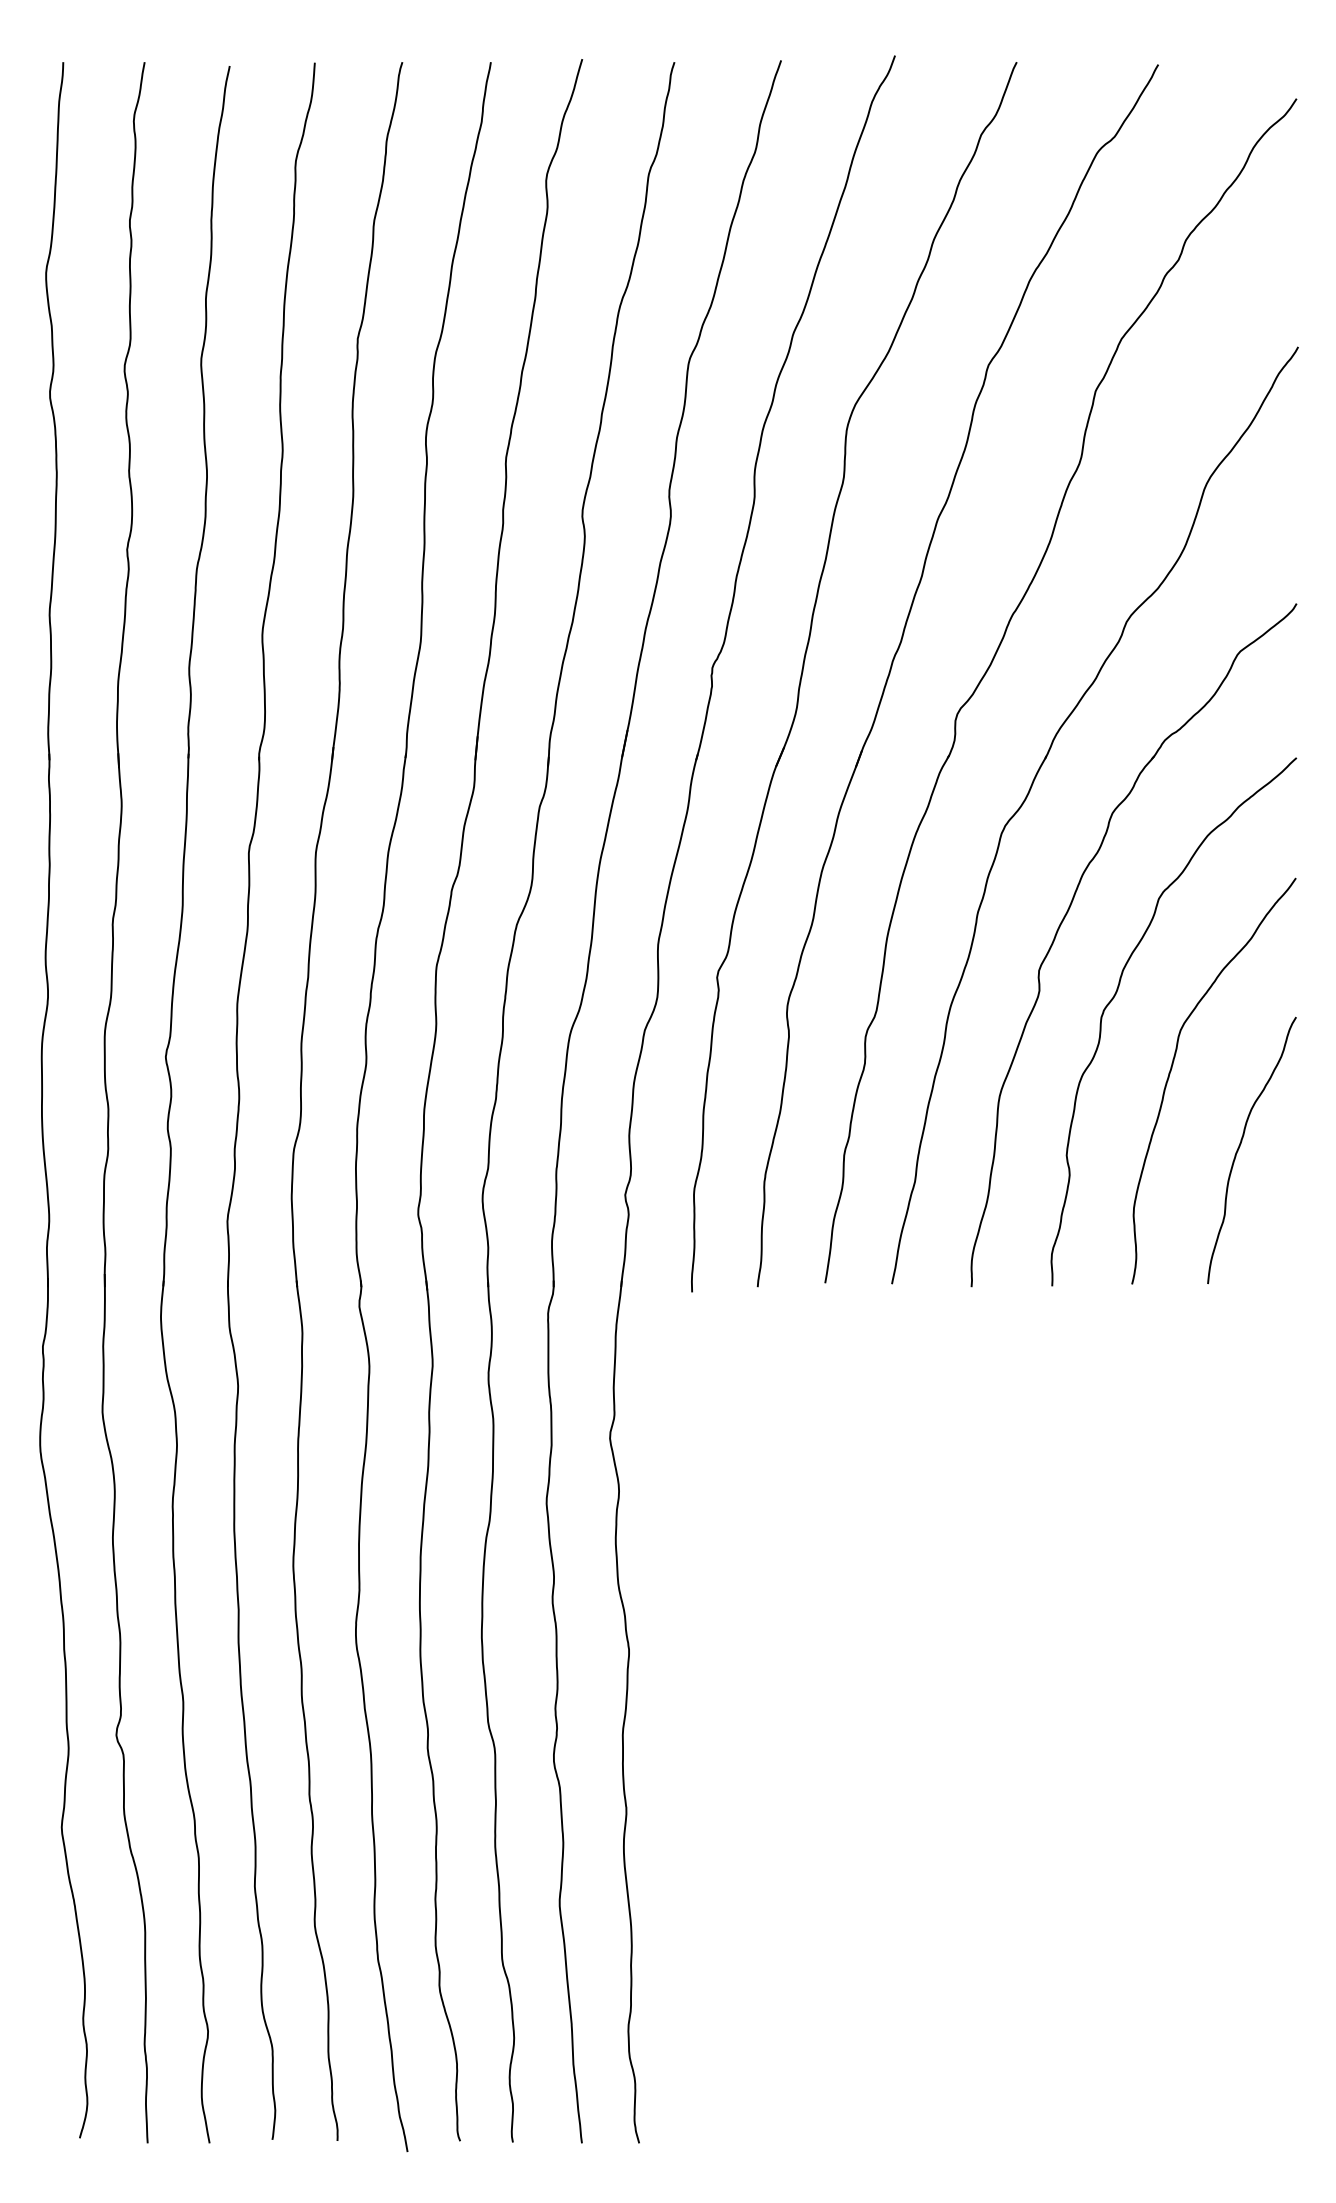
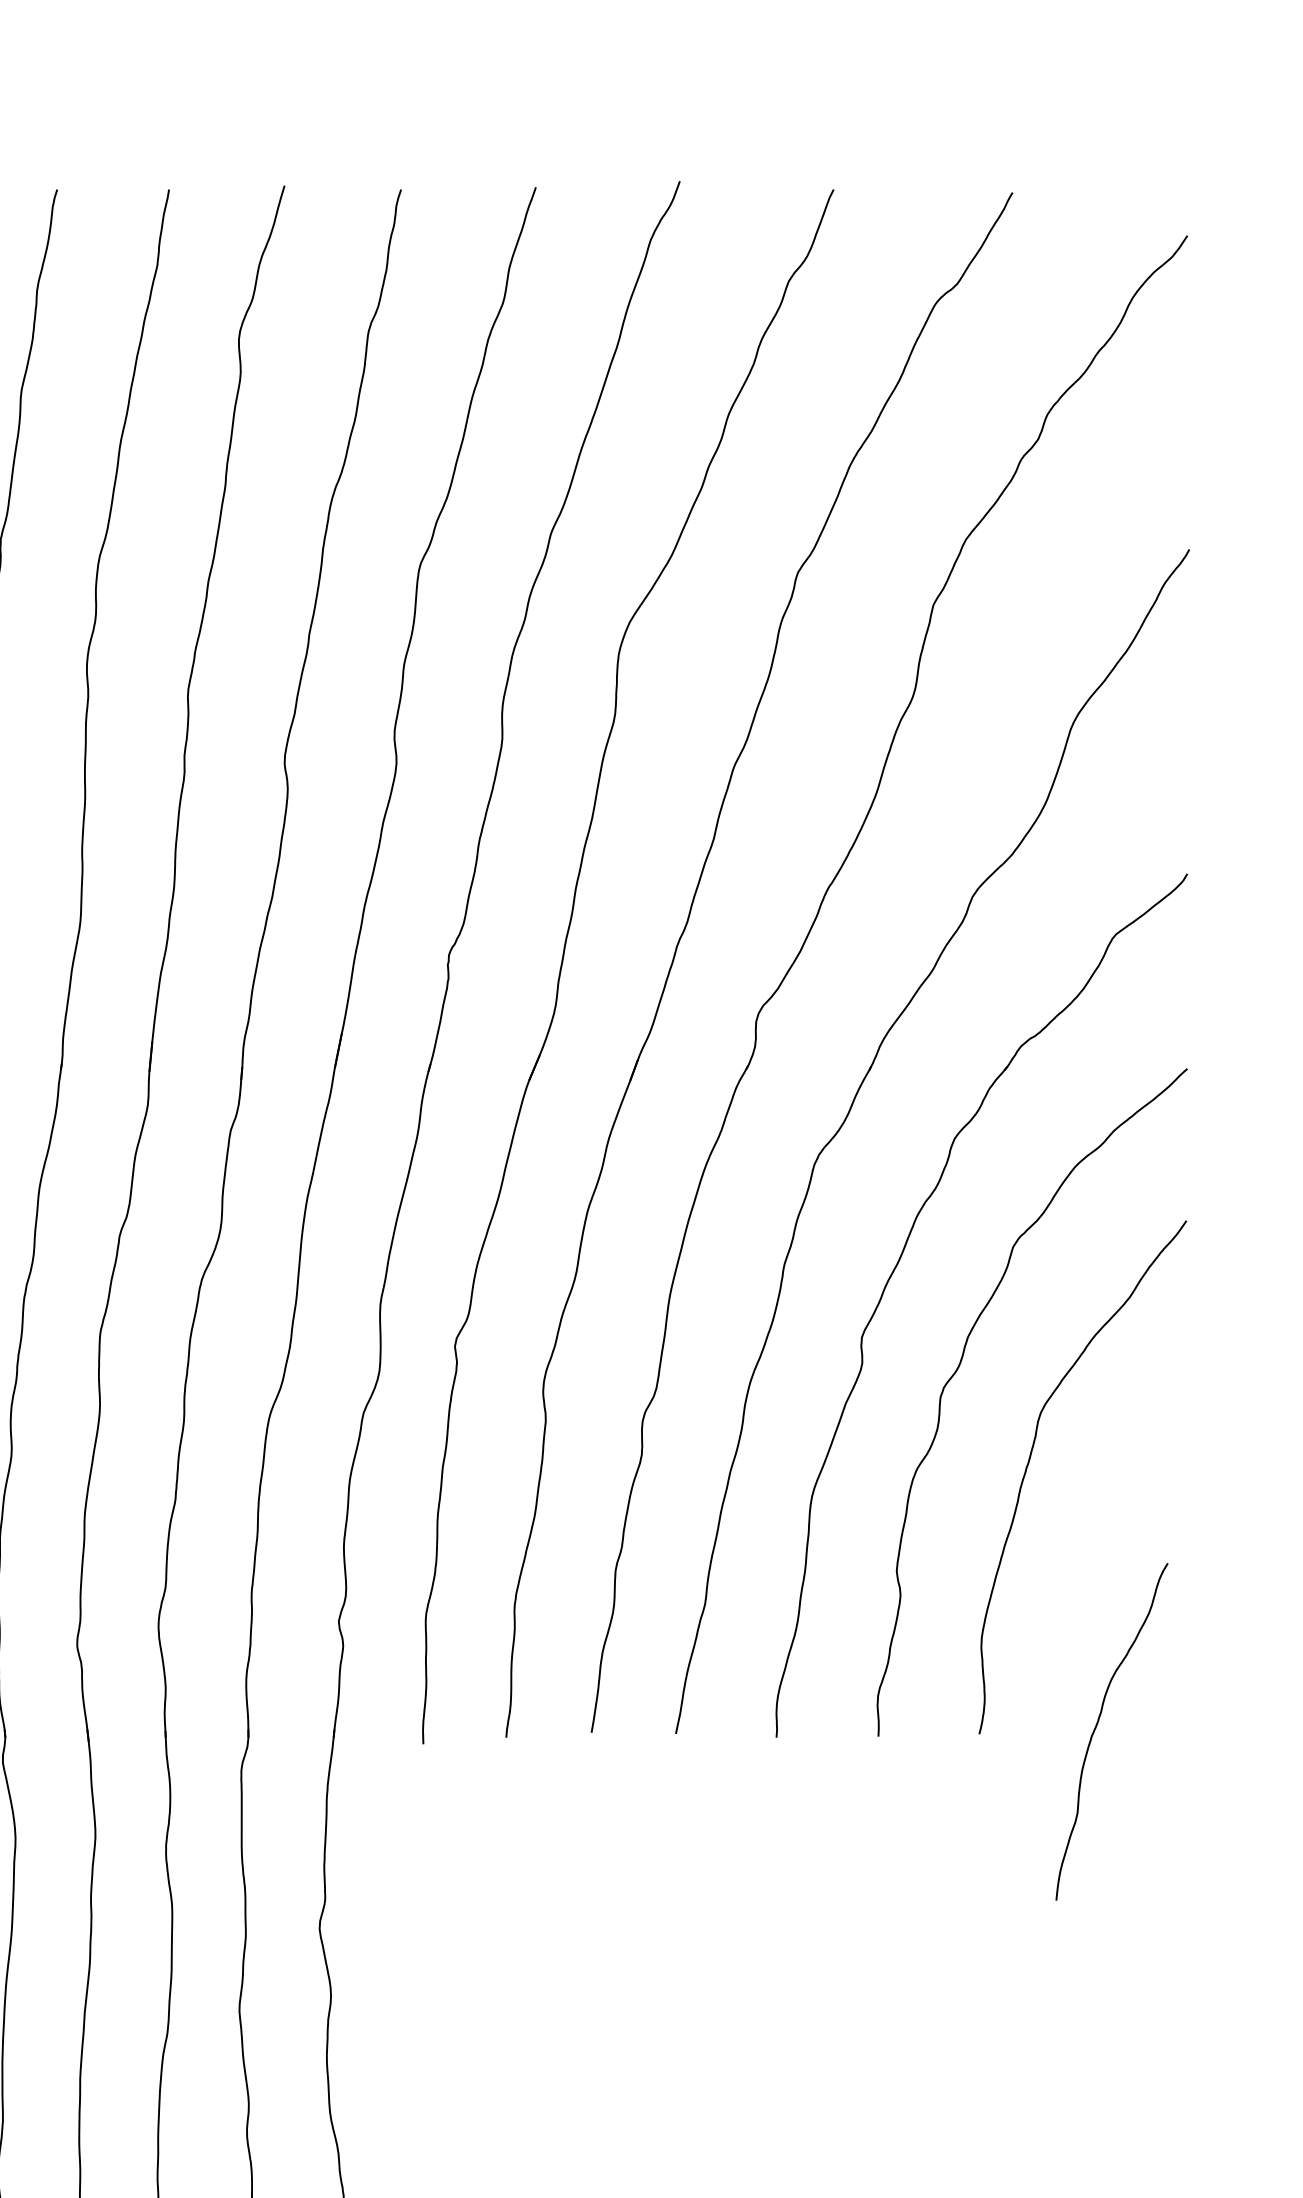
curve: (1241, 1144) -> (1098, 1724), moved

